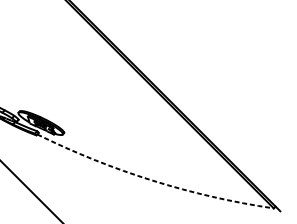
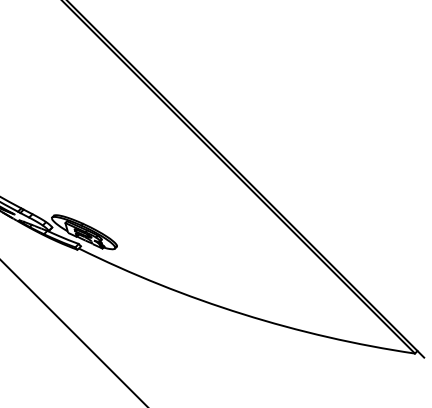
arc: (152, 180) -> (242, 314), dashed -> solid

